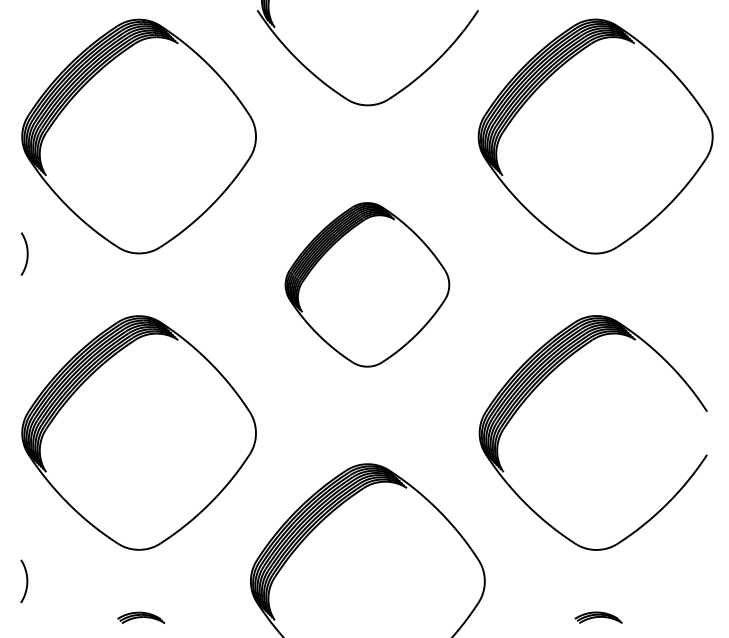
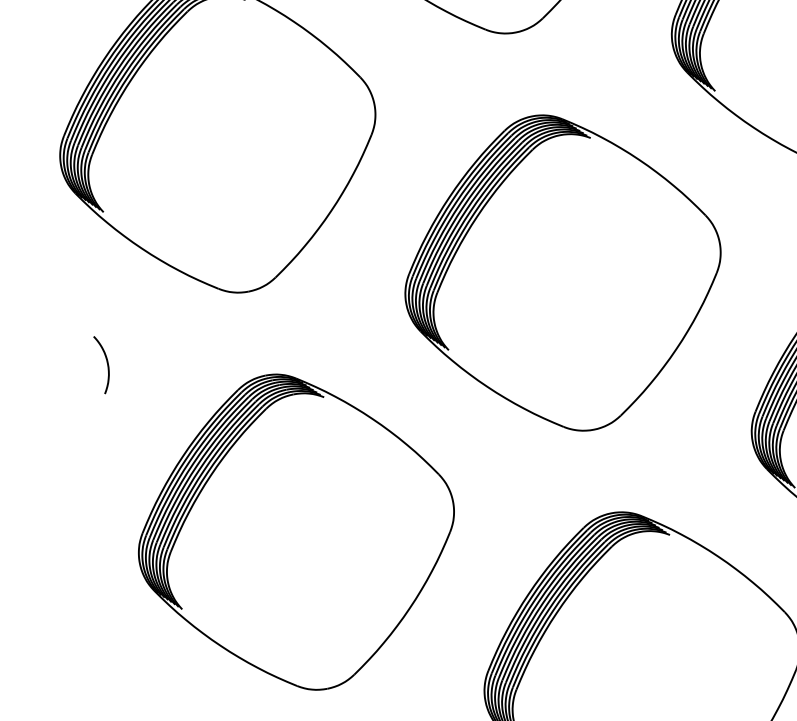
curve: (26, 253) -> (106, 363), moved
part: (367, 284) -> (563, 272), size x1.43

